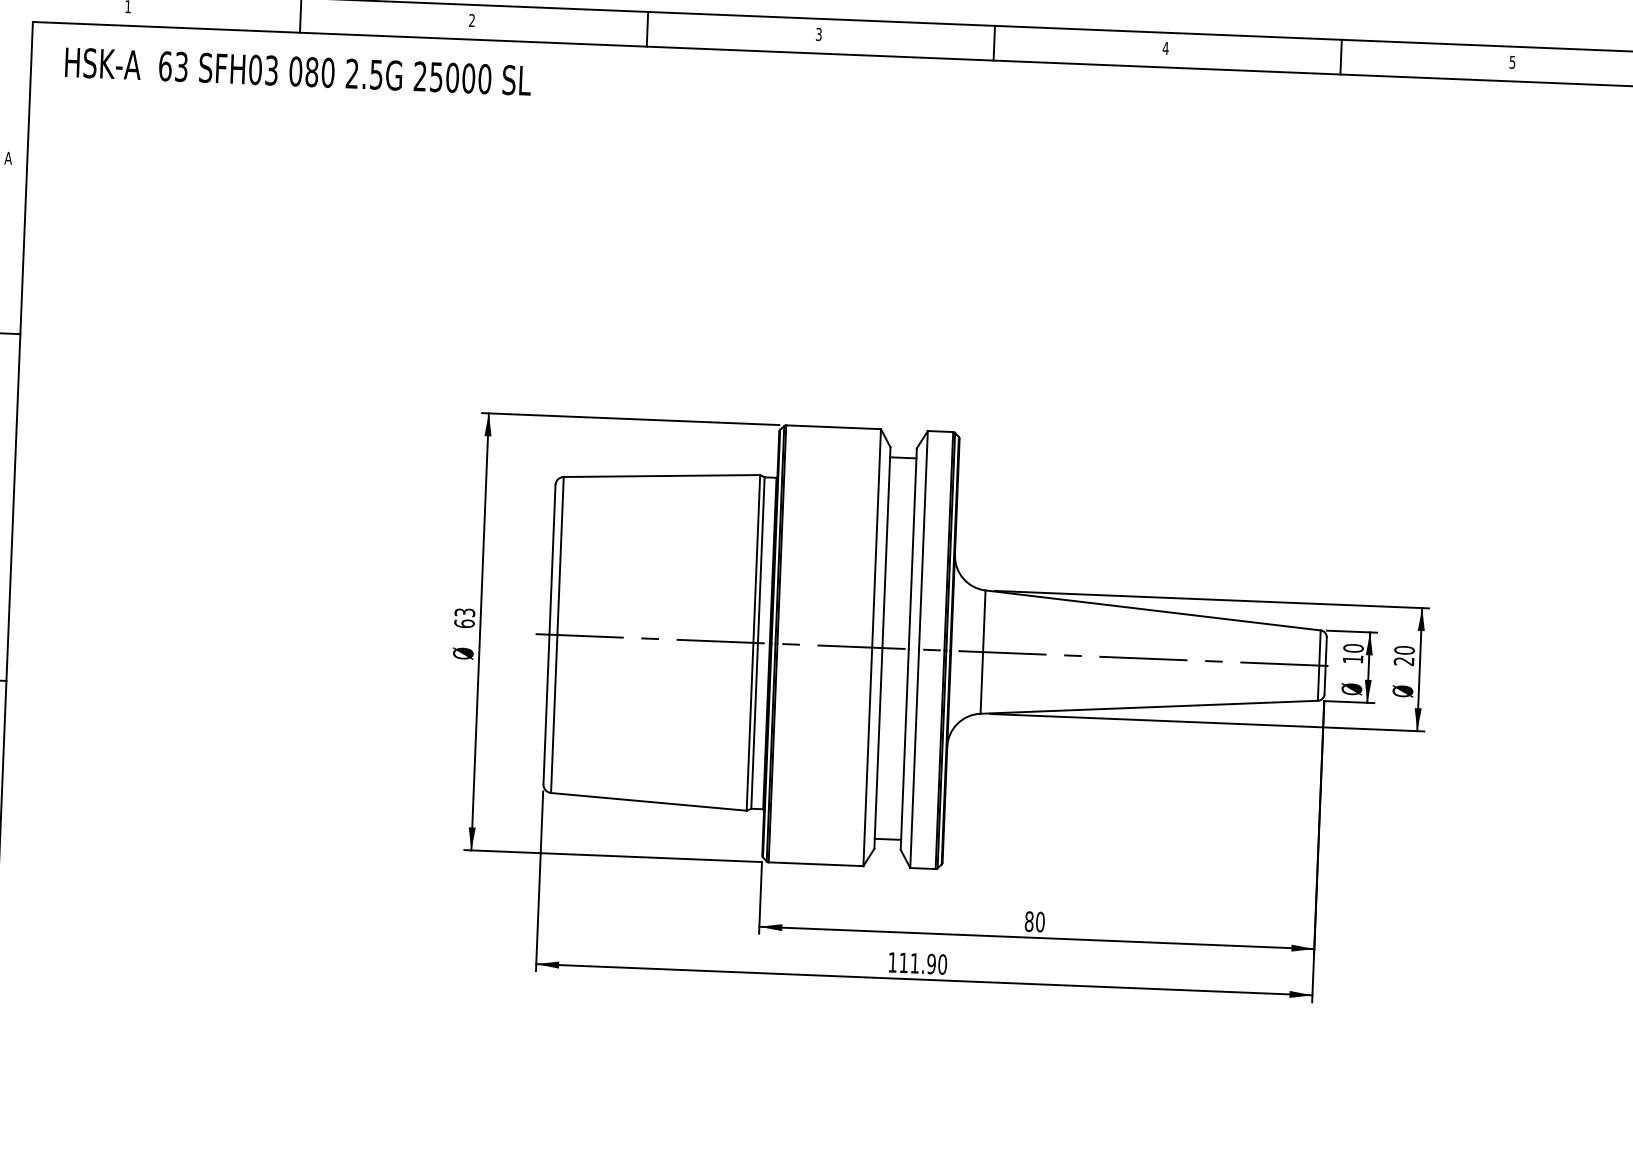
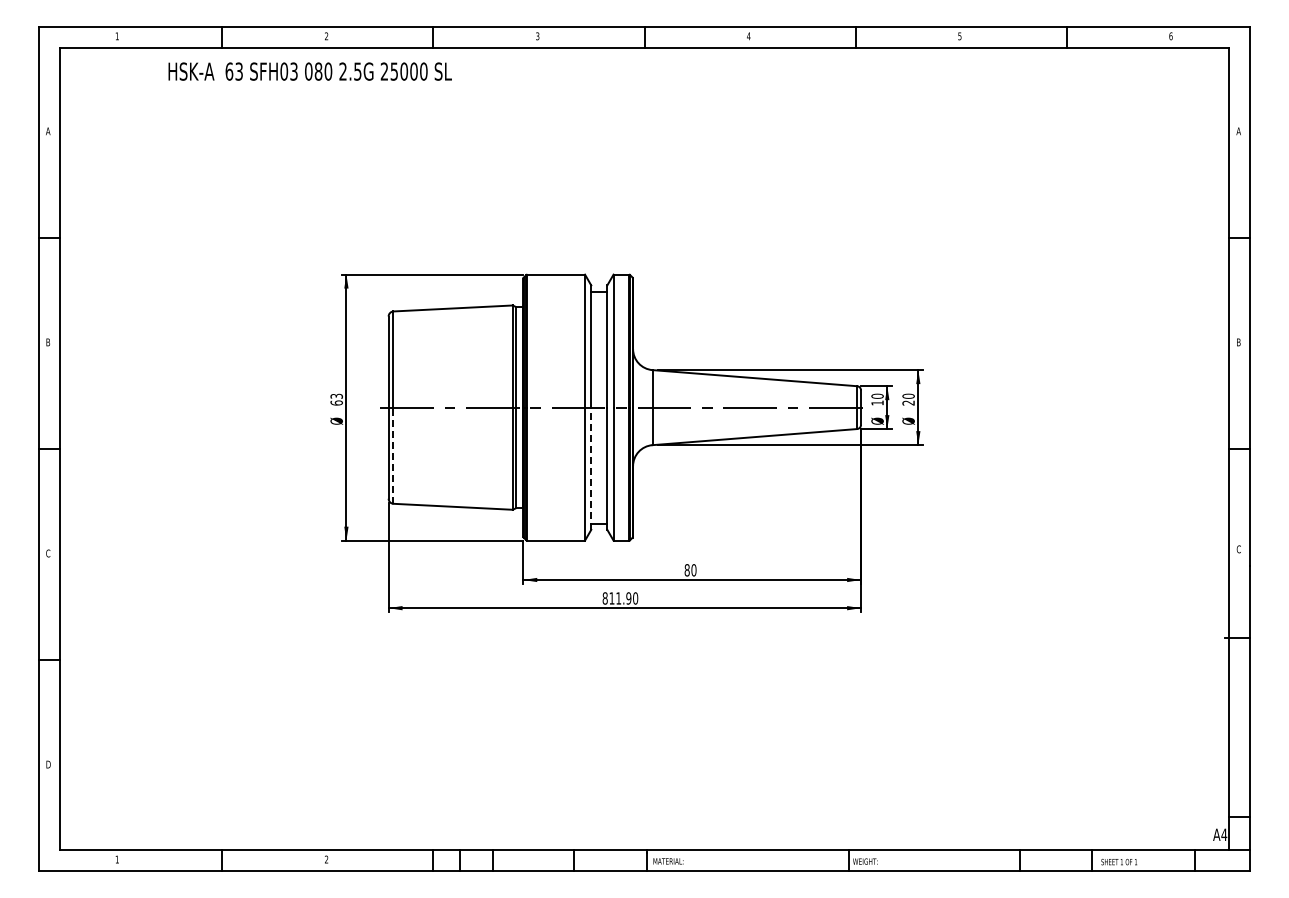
text: (297, 71) -> (309, 71), moved
line: (554, 713) -> (393, 455), solid -> dashed
line: (878, 748) -> (591, 468), solid -> dashed
text: (891, 962) -> (604, 598), 111.90 -> 811.90

